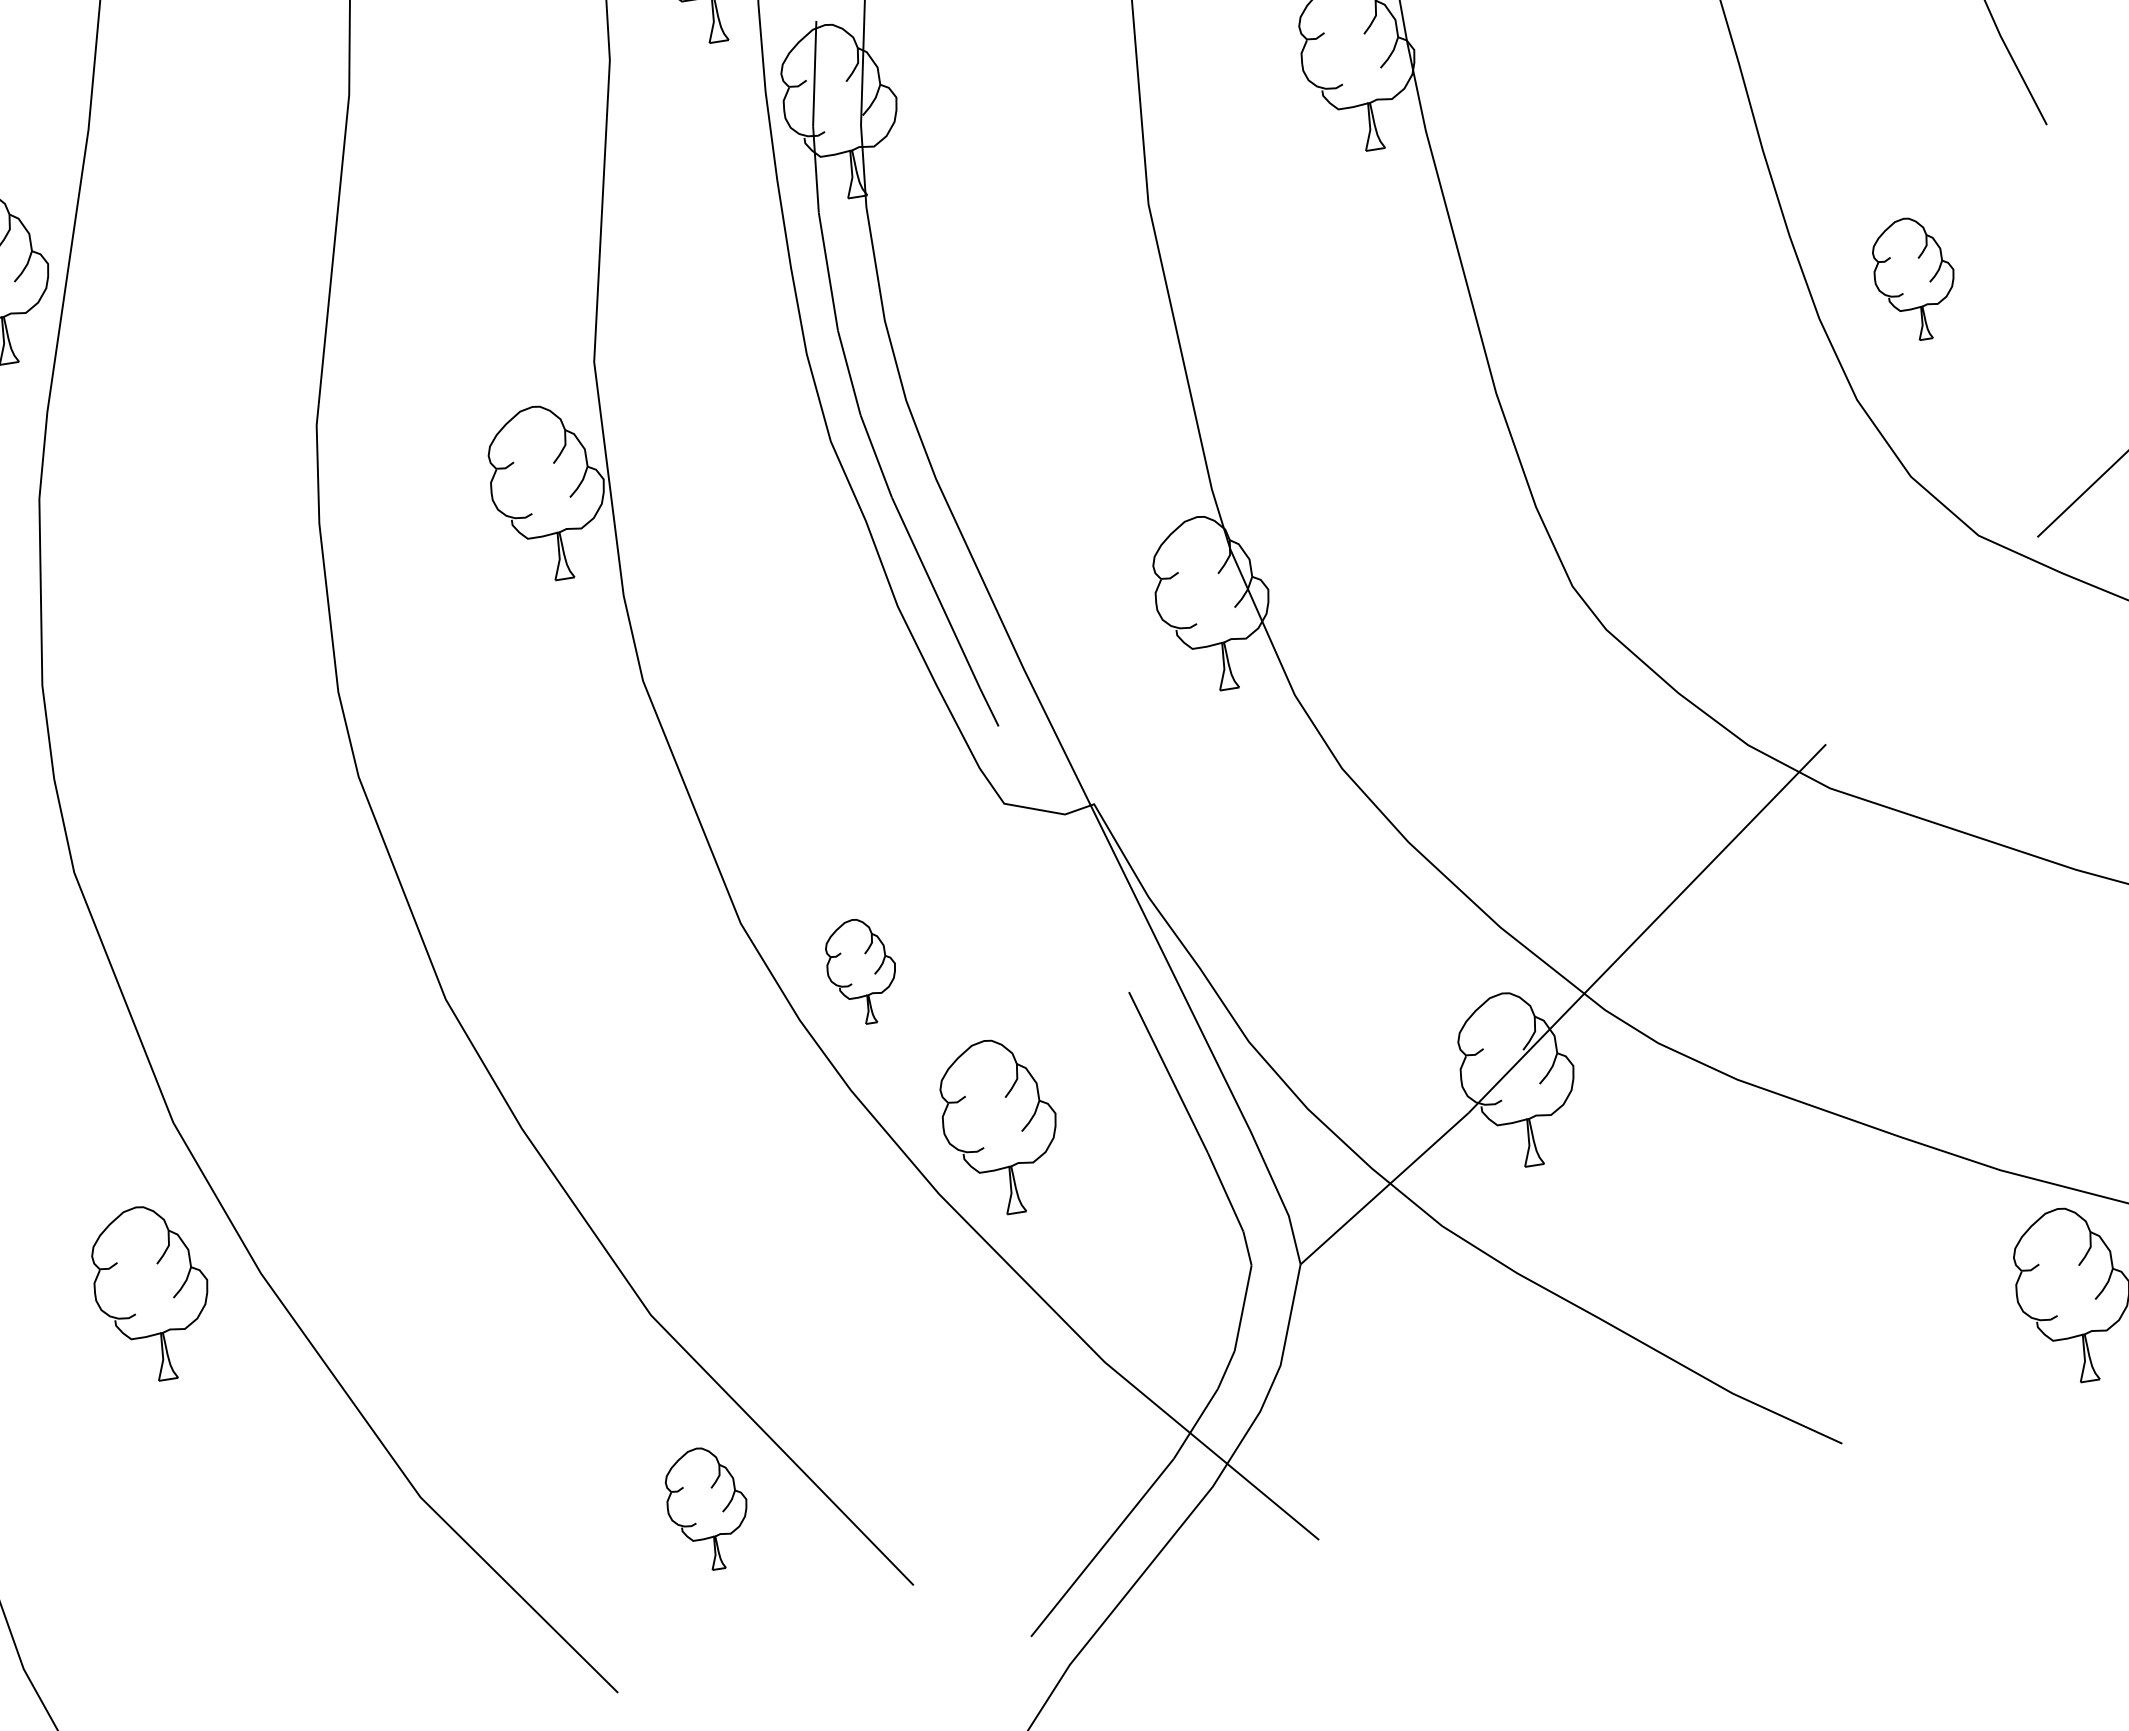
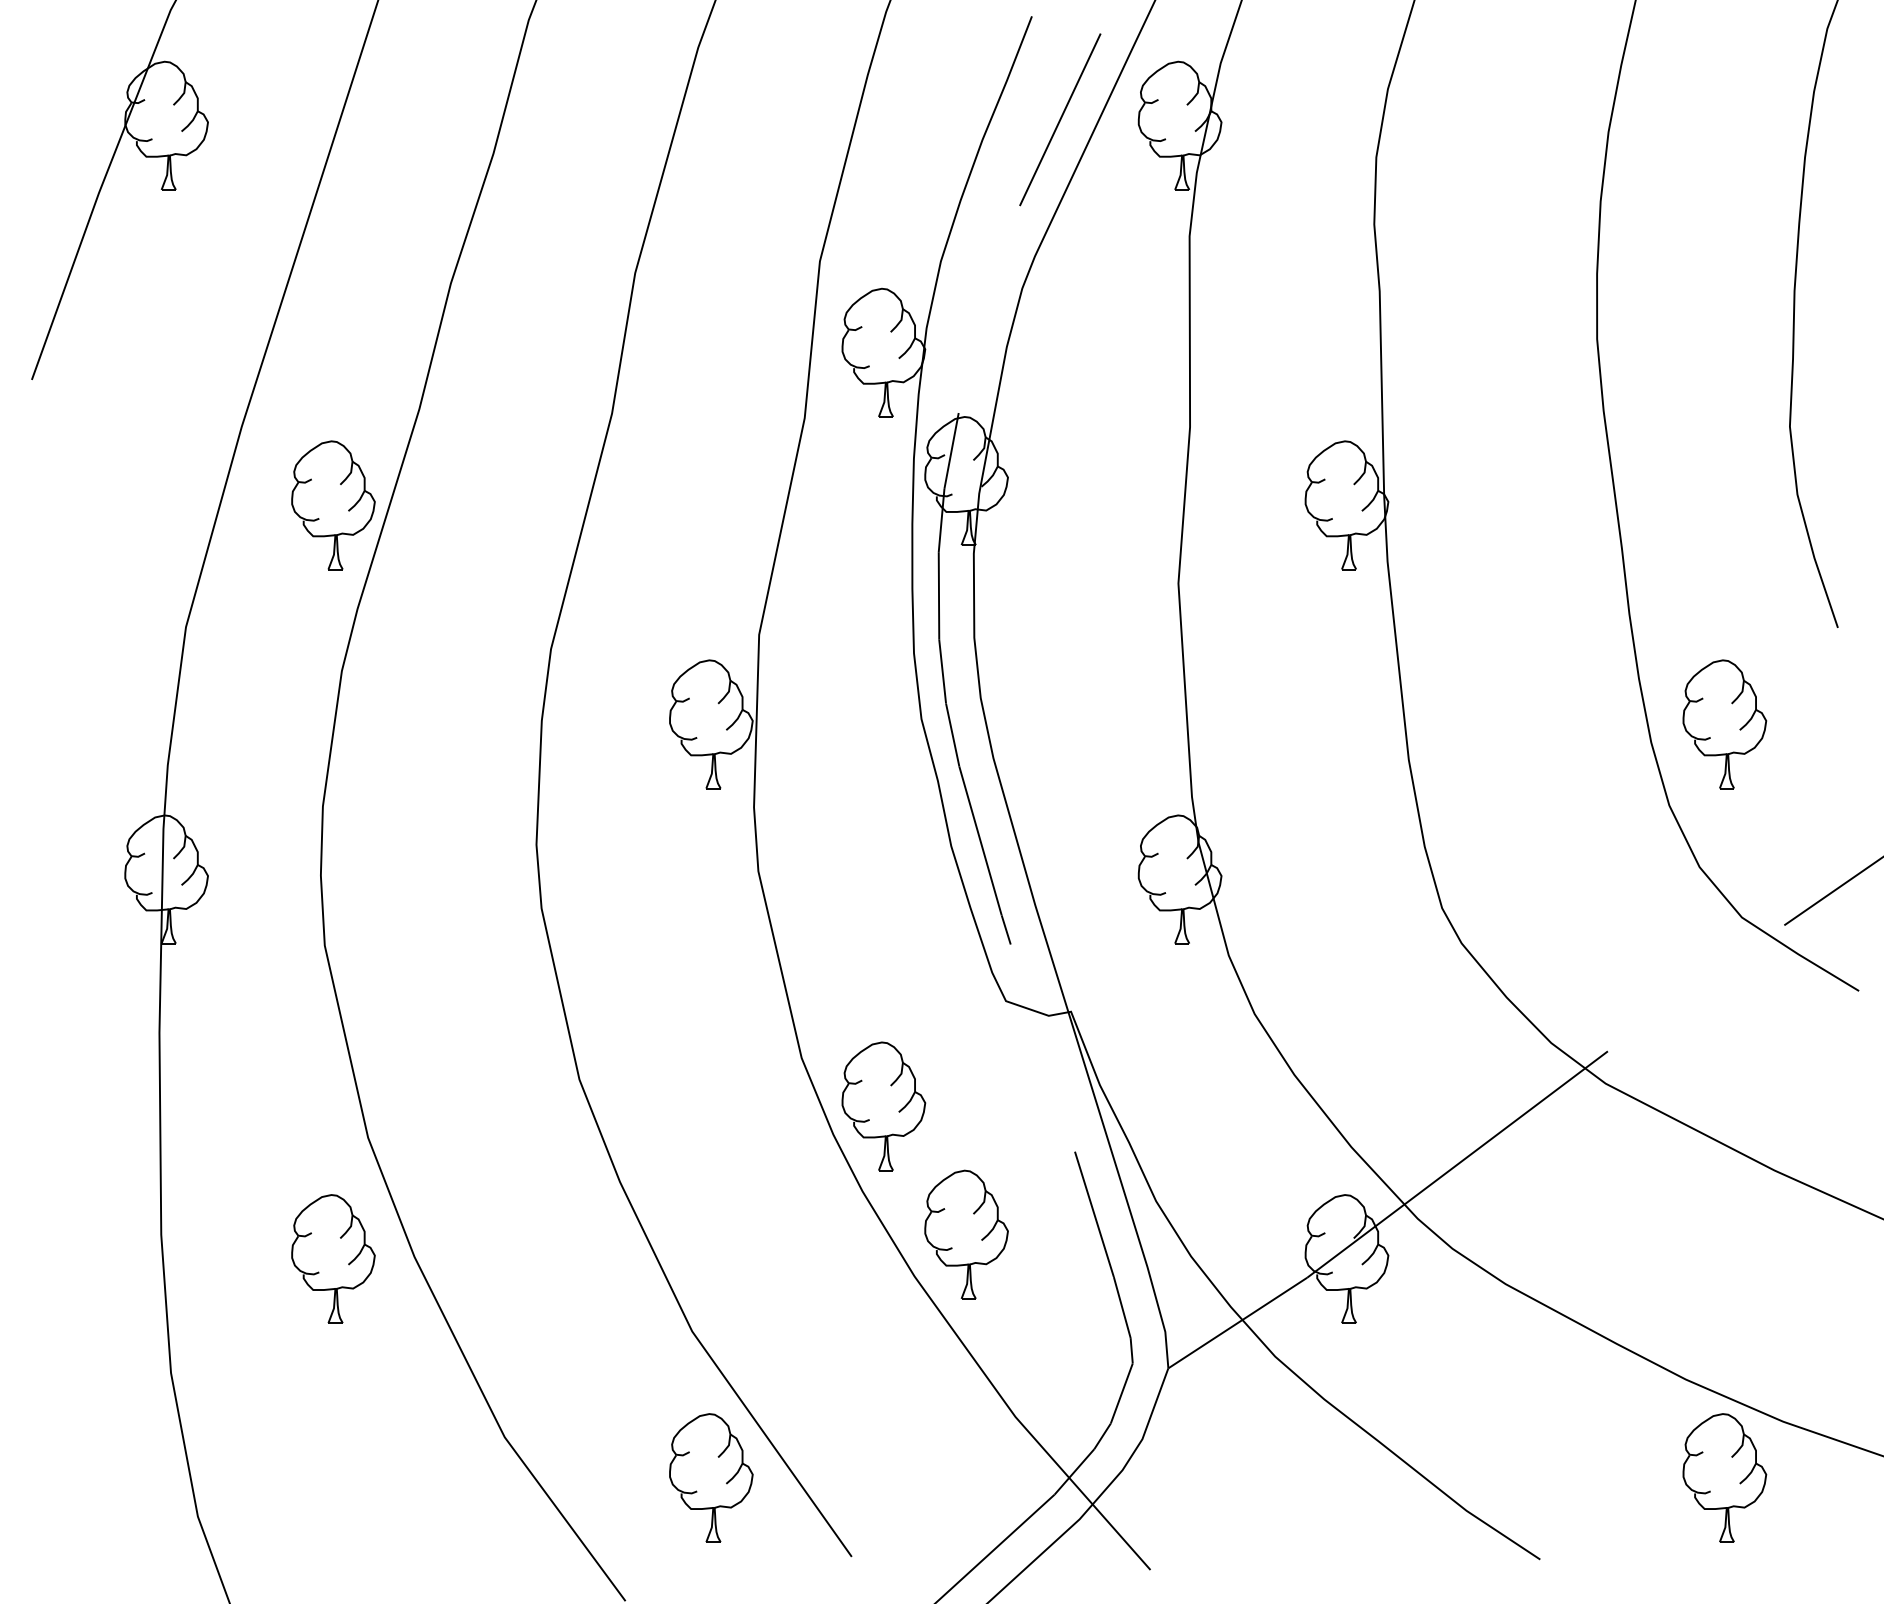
part: (1914, 279) -> (1724, 724), size x1.43
part: (861, 971) -> (883, 1106), size x1.67
part: (707, 1508) -> (711, 1477), size x1.43

